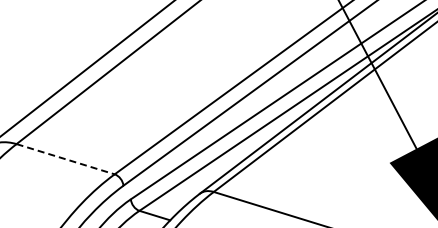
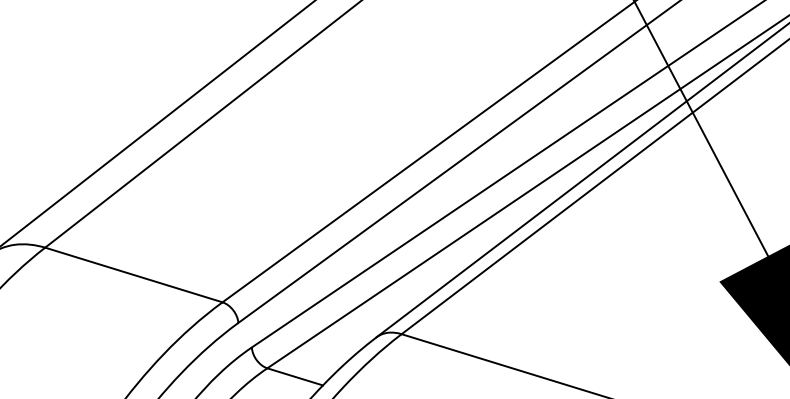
line: (66, 159) -> (135, 275), dashed -> solid

